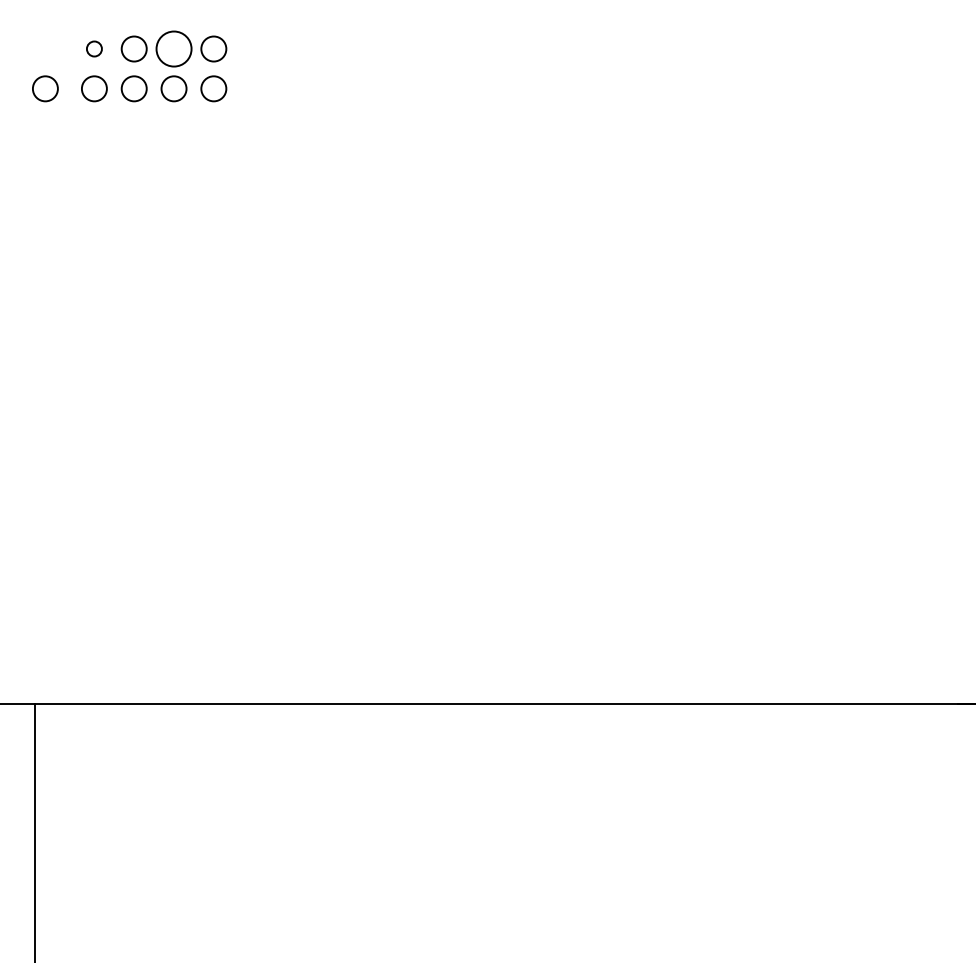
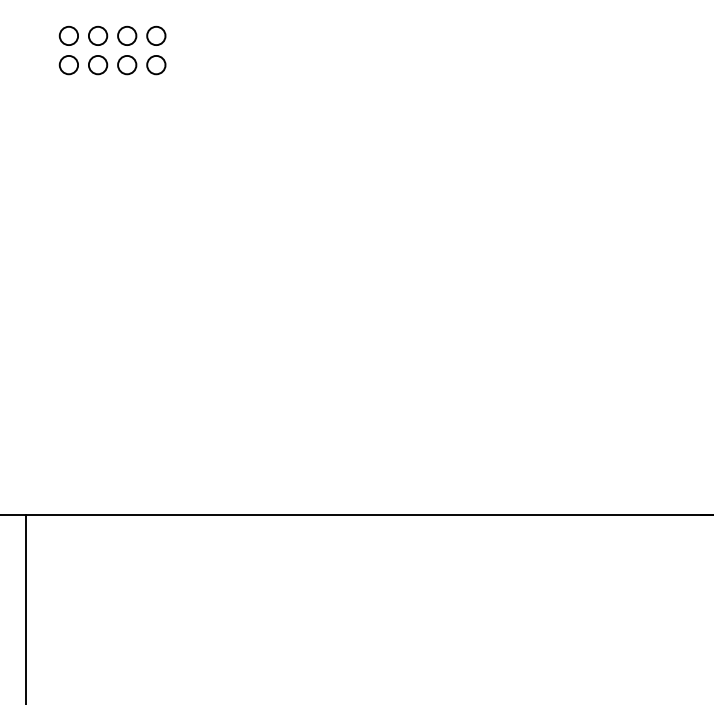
circle: (94, 48) -> (68, 35), size x1.67
circle: (173, 48) -> (126, 35), size x0.71
circle: (45, 88) -> (33, 64), removed

